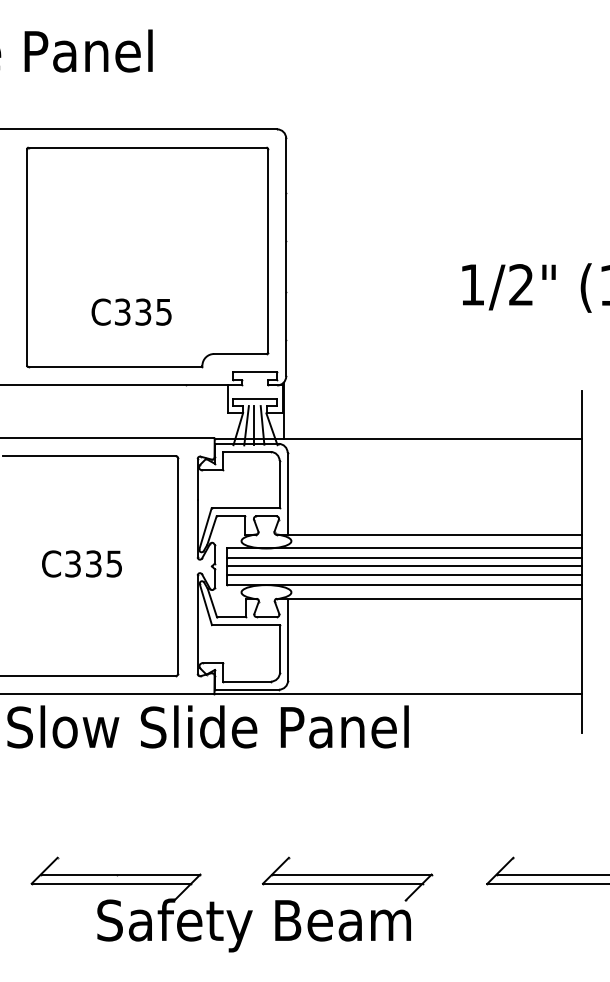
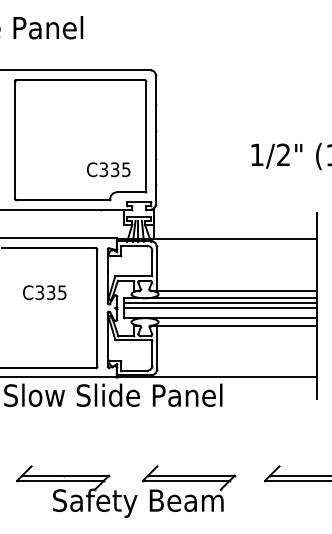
text: (131, 311) -> (108, 169), moved
text: (81, 563) -> (44, 292), moved
line: (403, 574) -> (219, 312), removed

